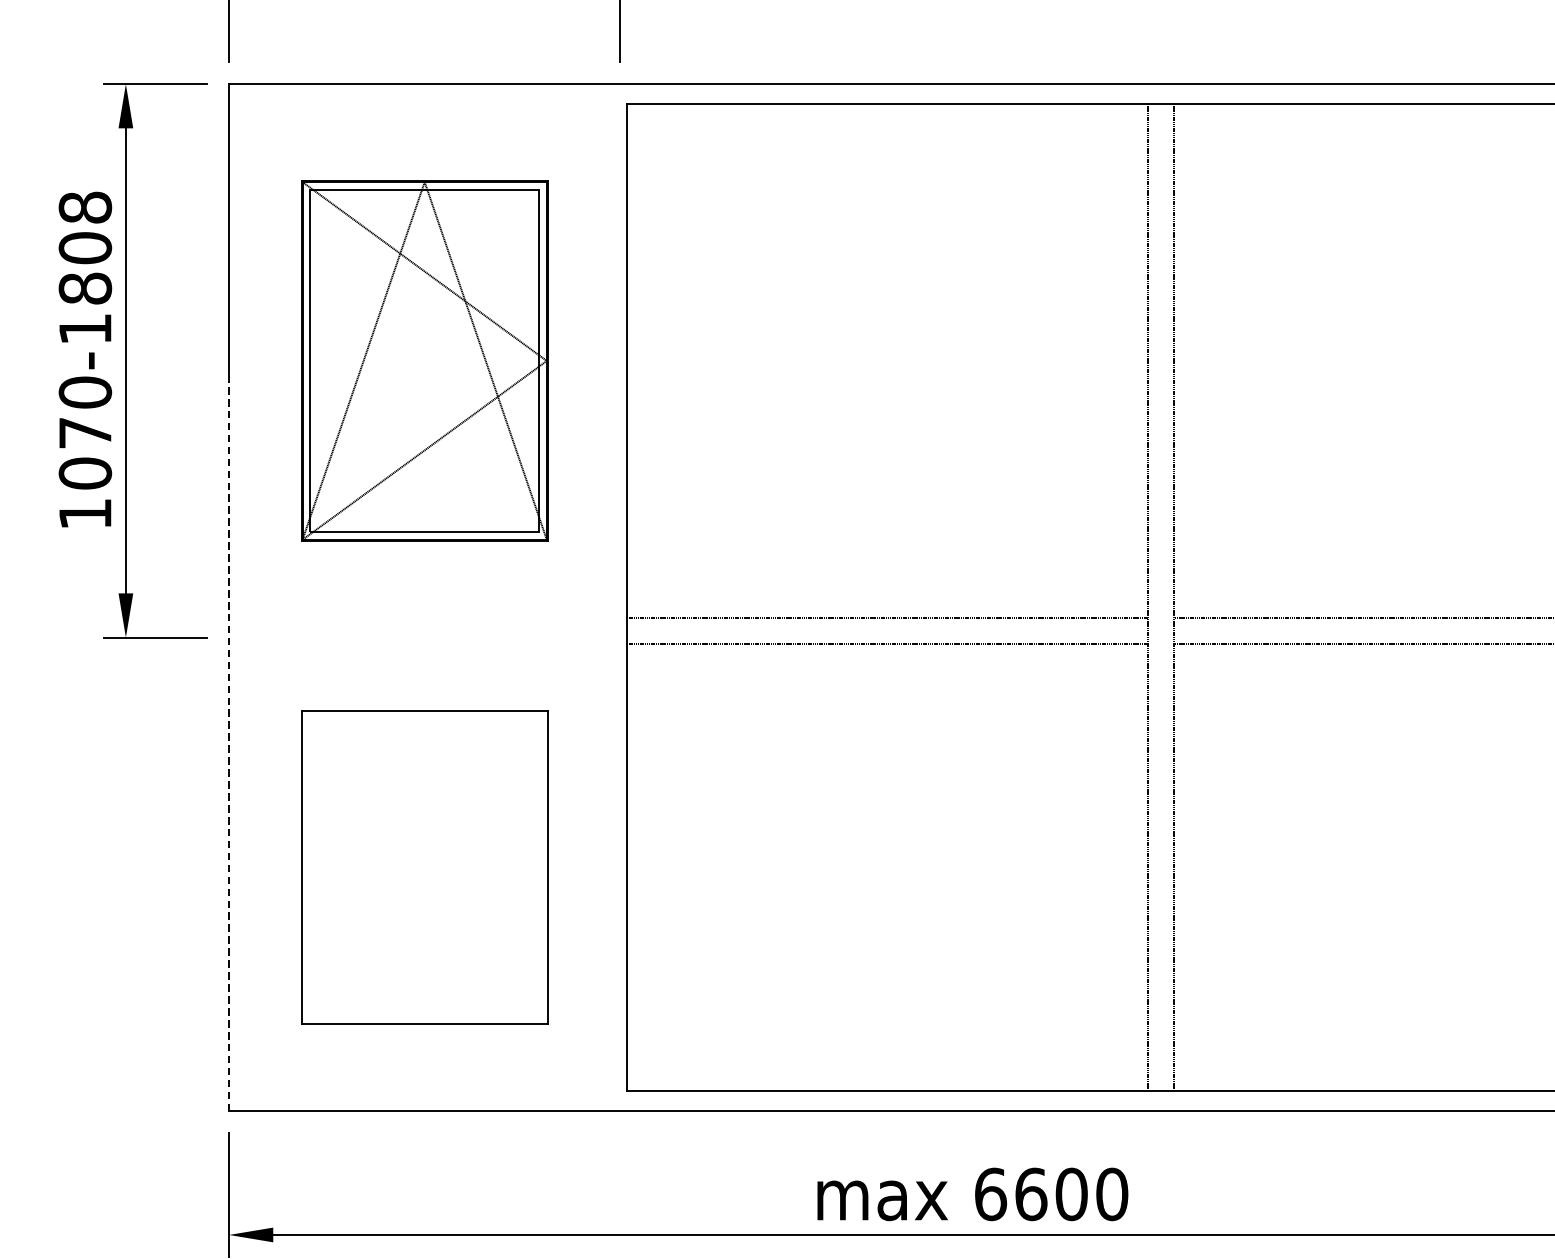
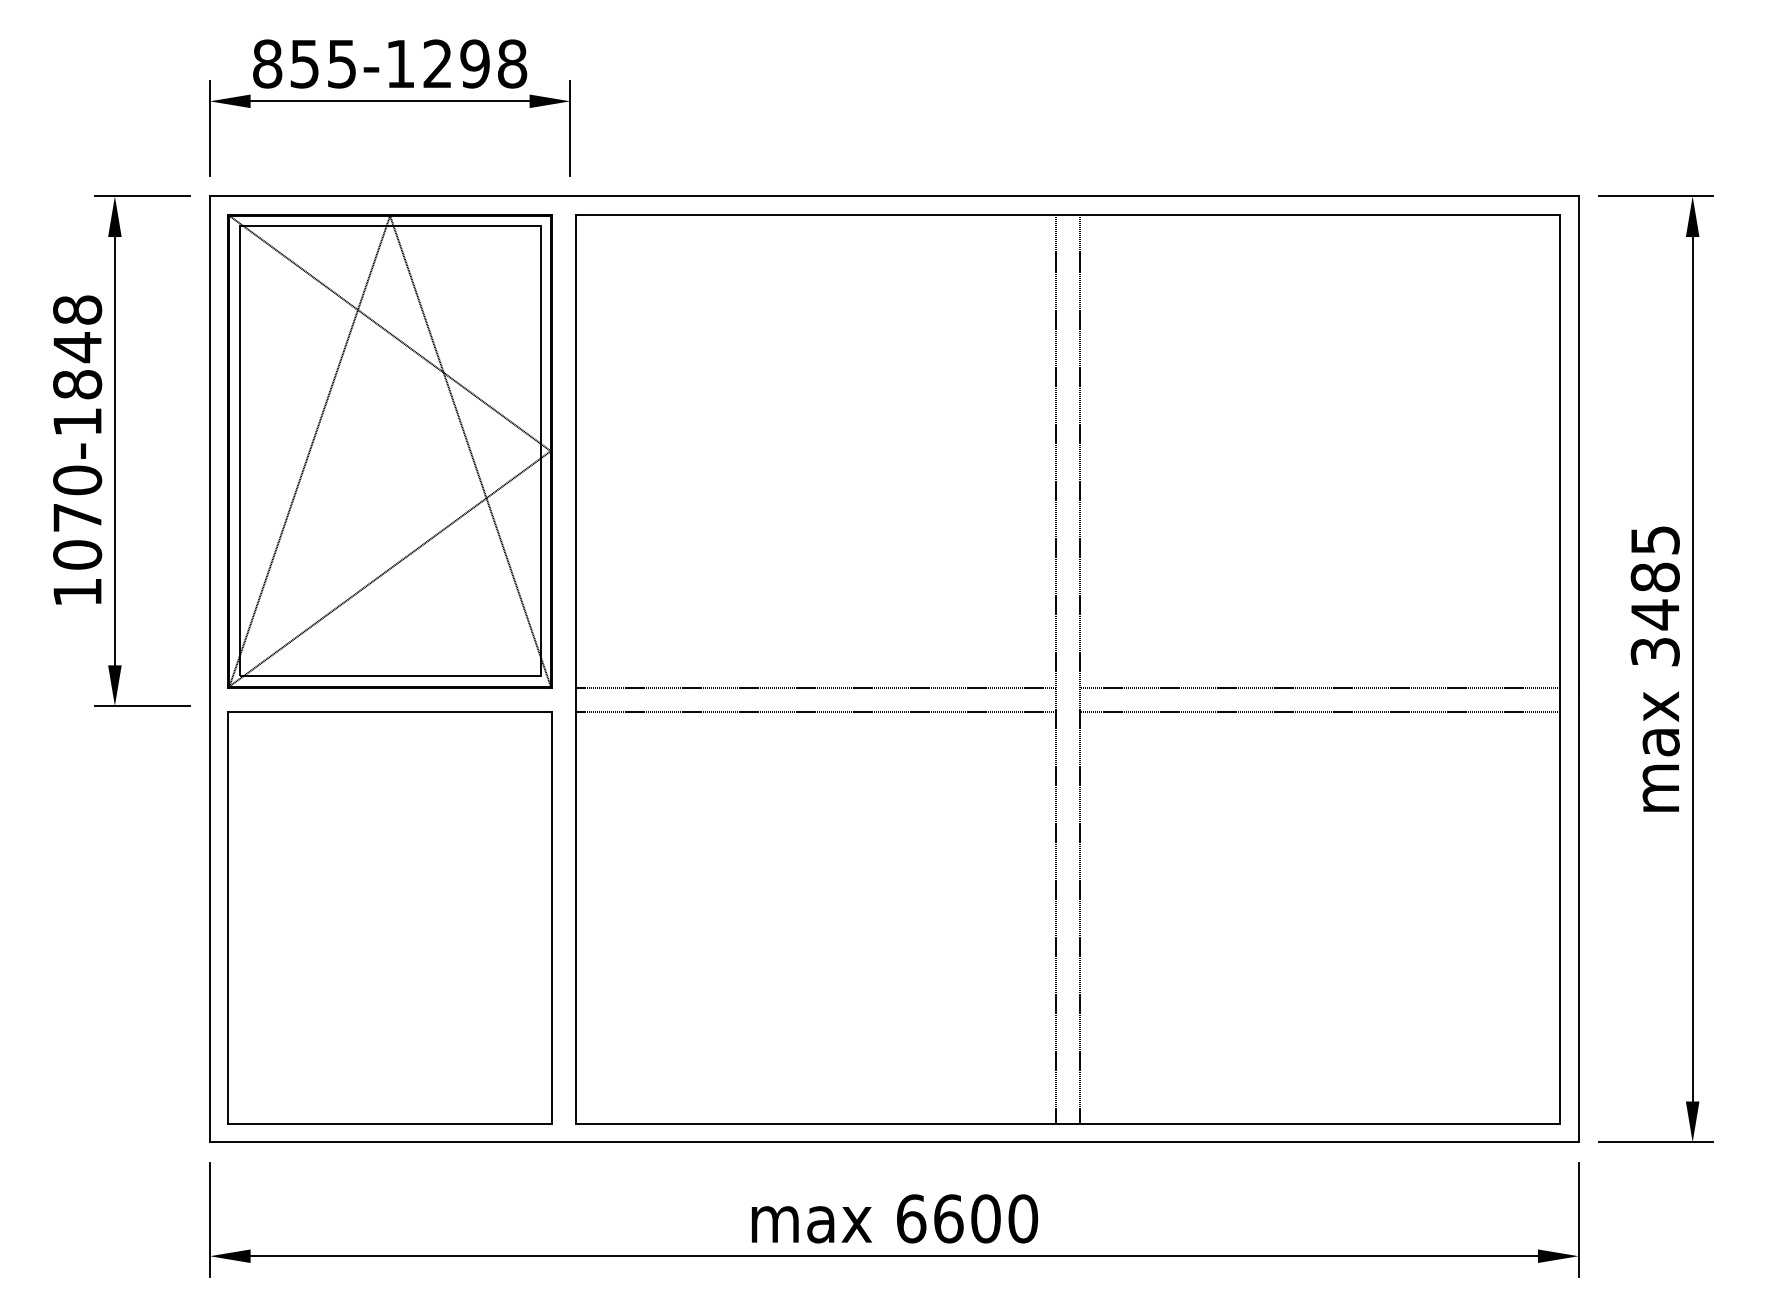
text: (85, 248) -> (77, 347), 1070-1808 -> 1070-1848
part: (424, 361) -> (389, 451), size x1.43
line: (228, 742) -> (209, 802), dashed -> solid
part: (424, 867) -> (389, 917), size x1.43

